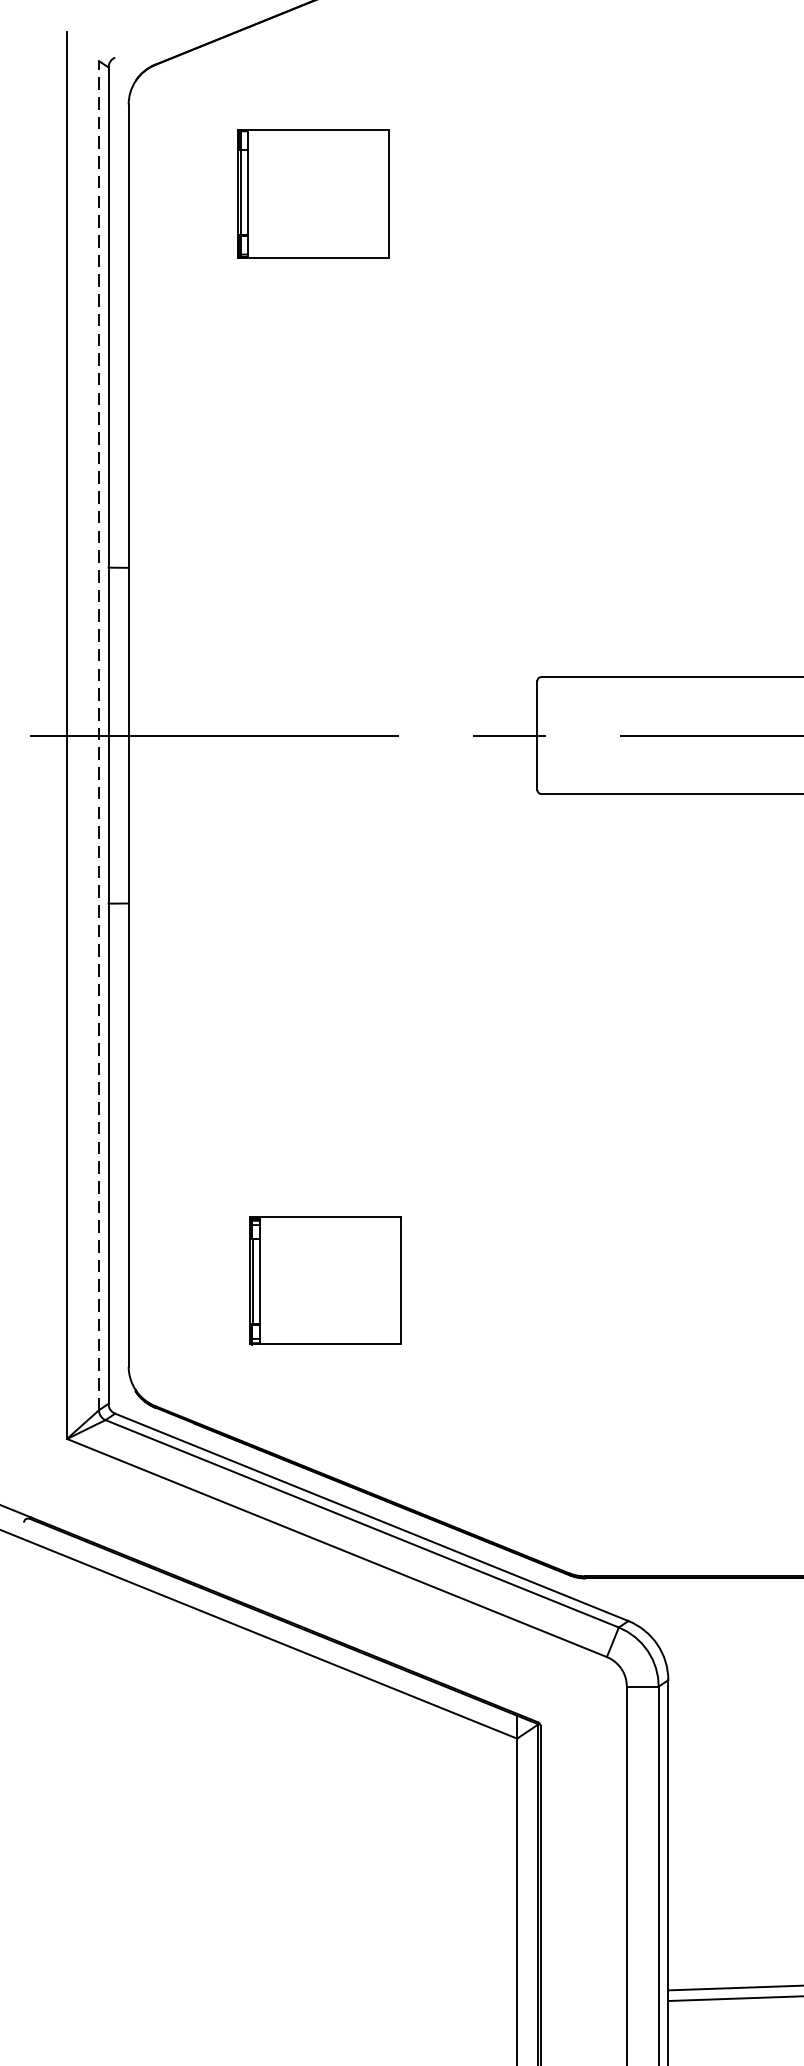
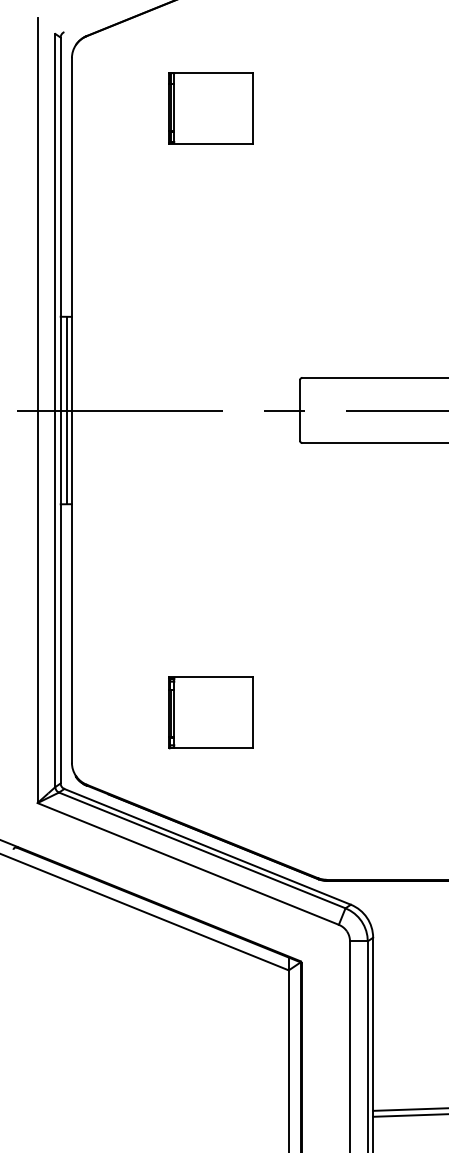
part: (312, 194) -> (210, 108), moved
line: (99, 735) -> (55, 410), dashed -> solid
line: (118, 735) -> (66, 410), added
part: (324, 1280) -> (210, 712), moved

